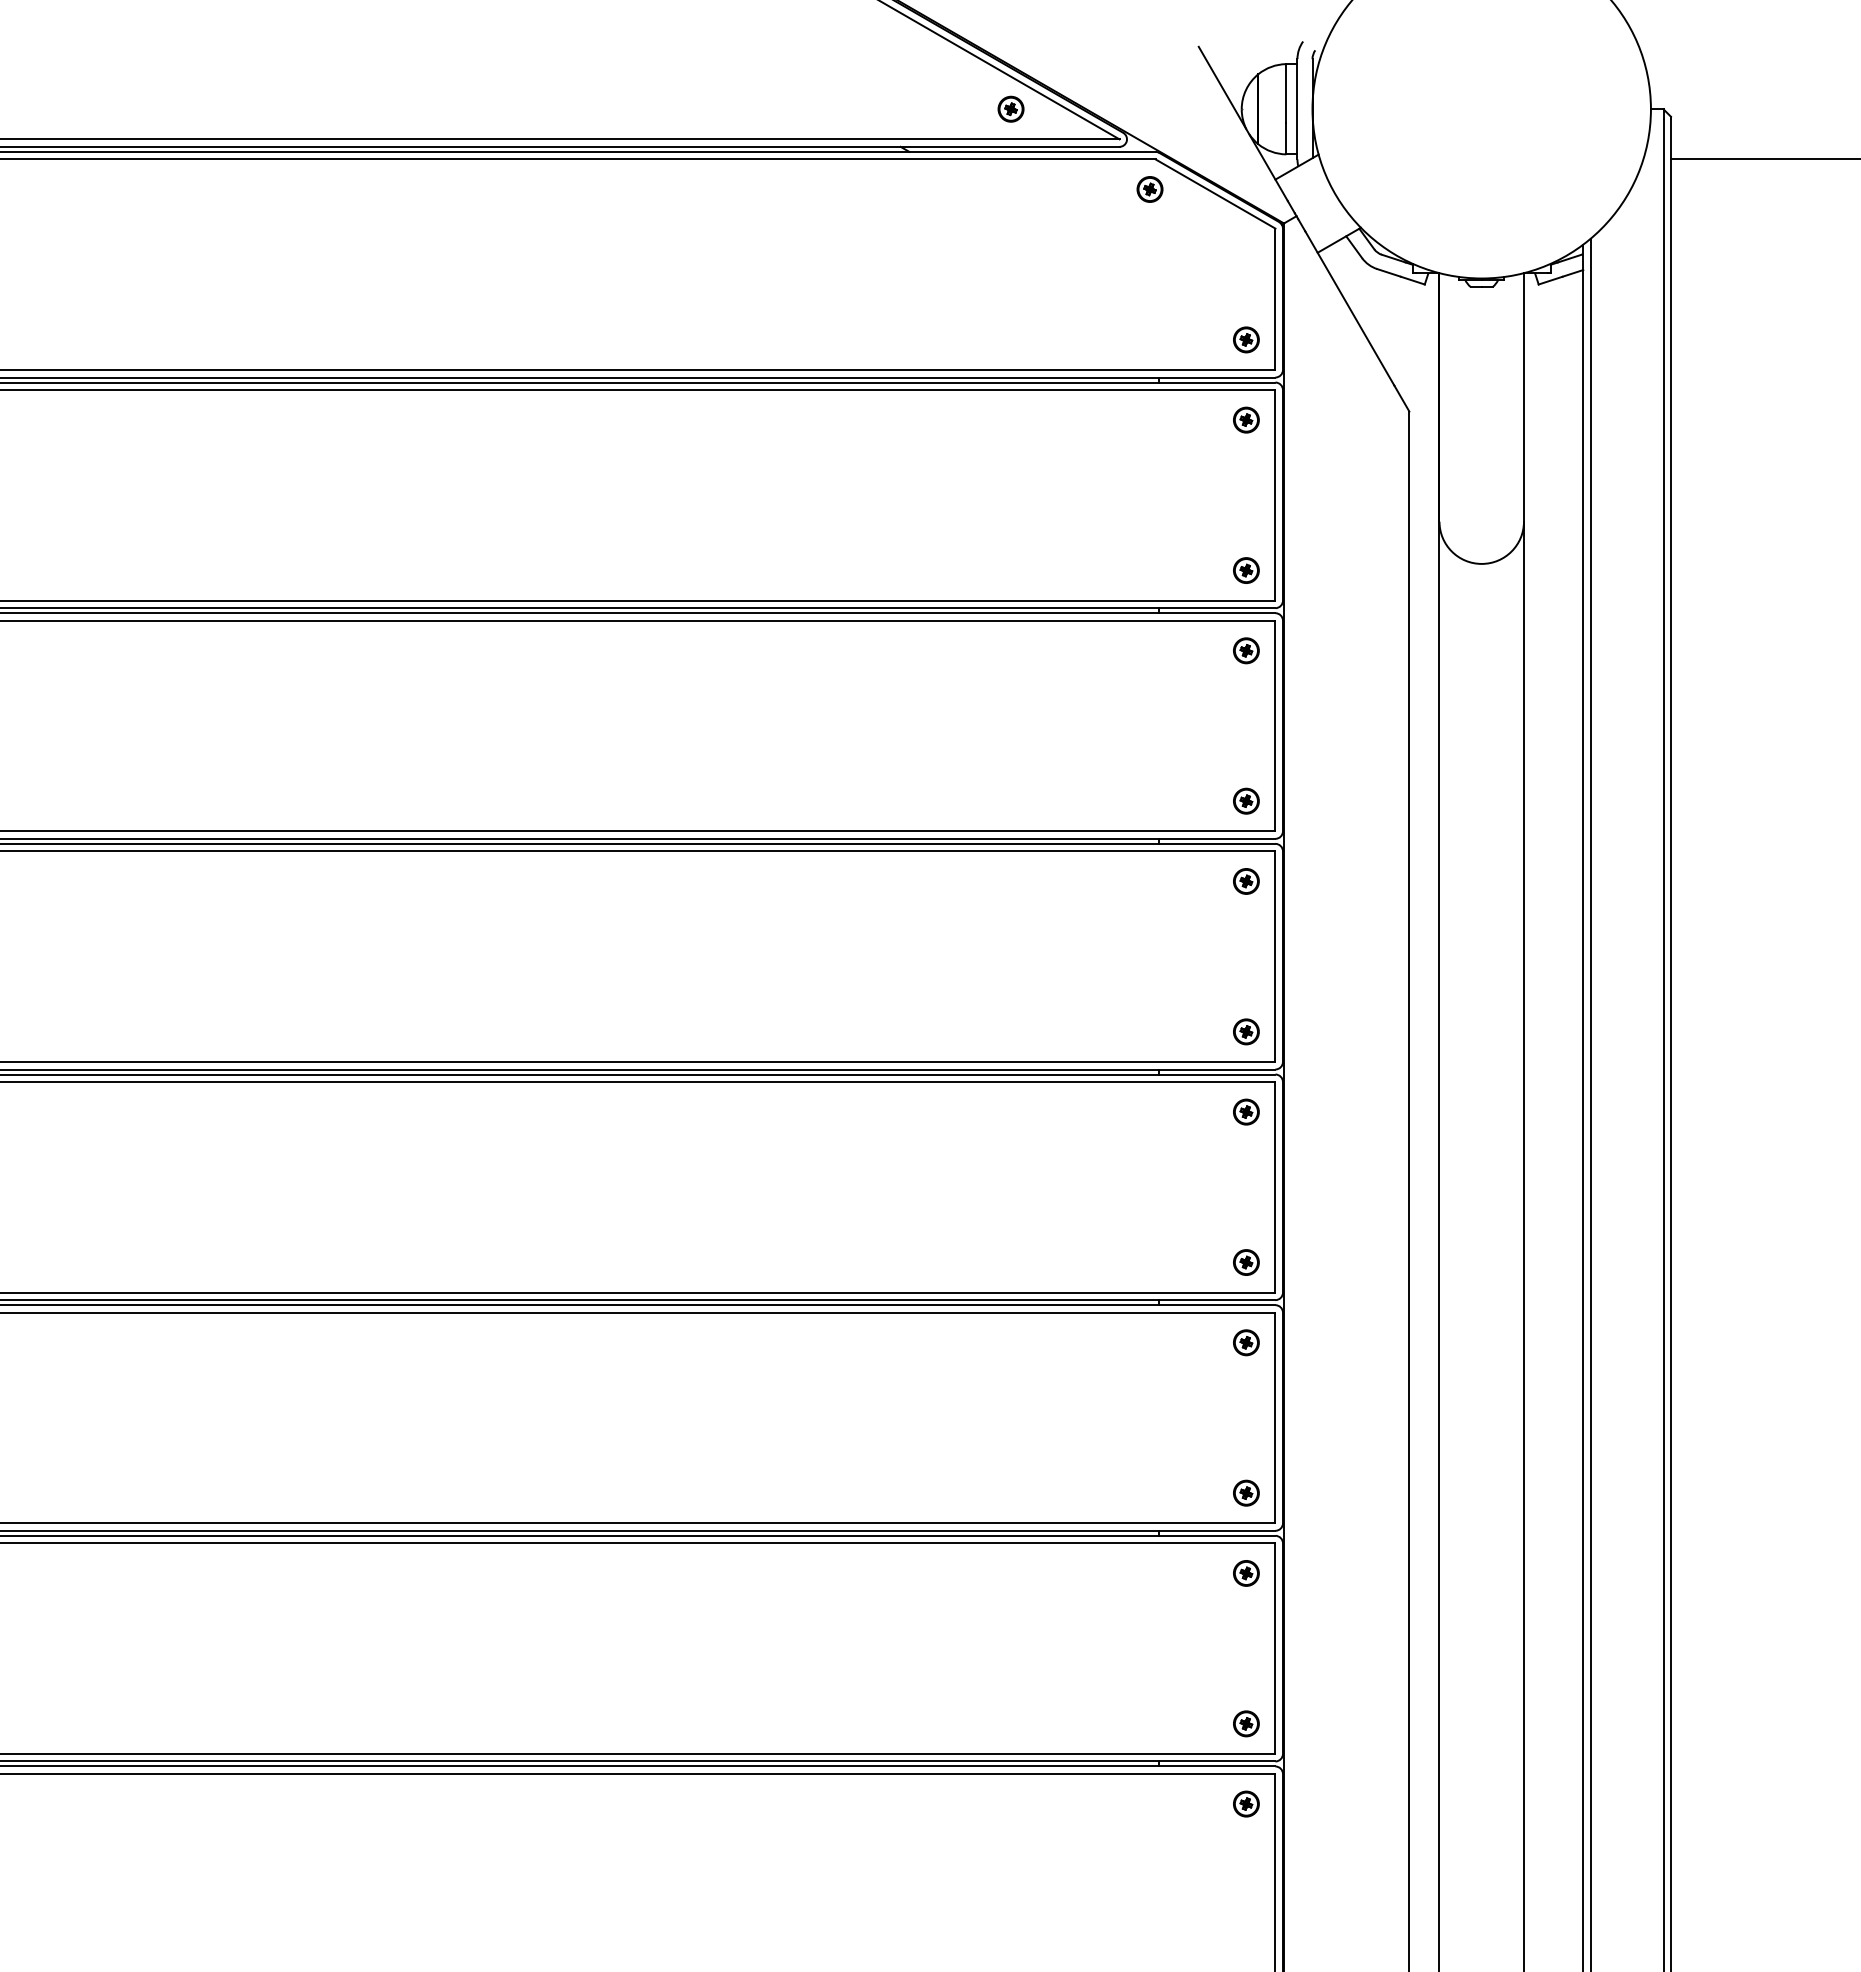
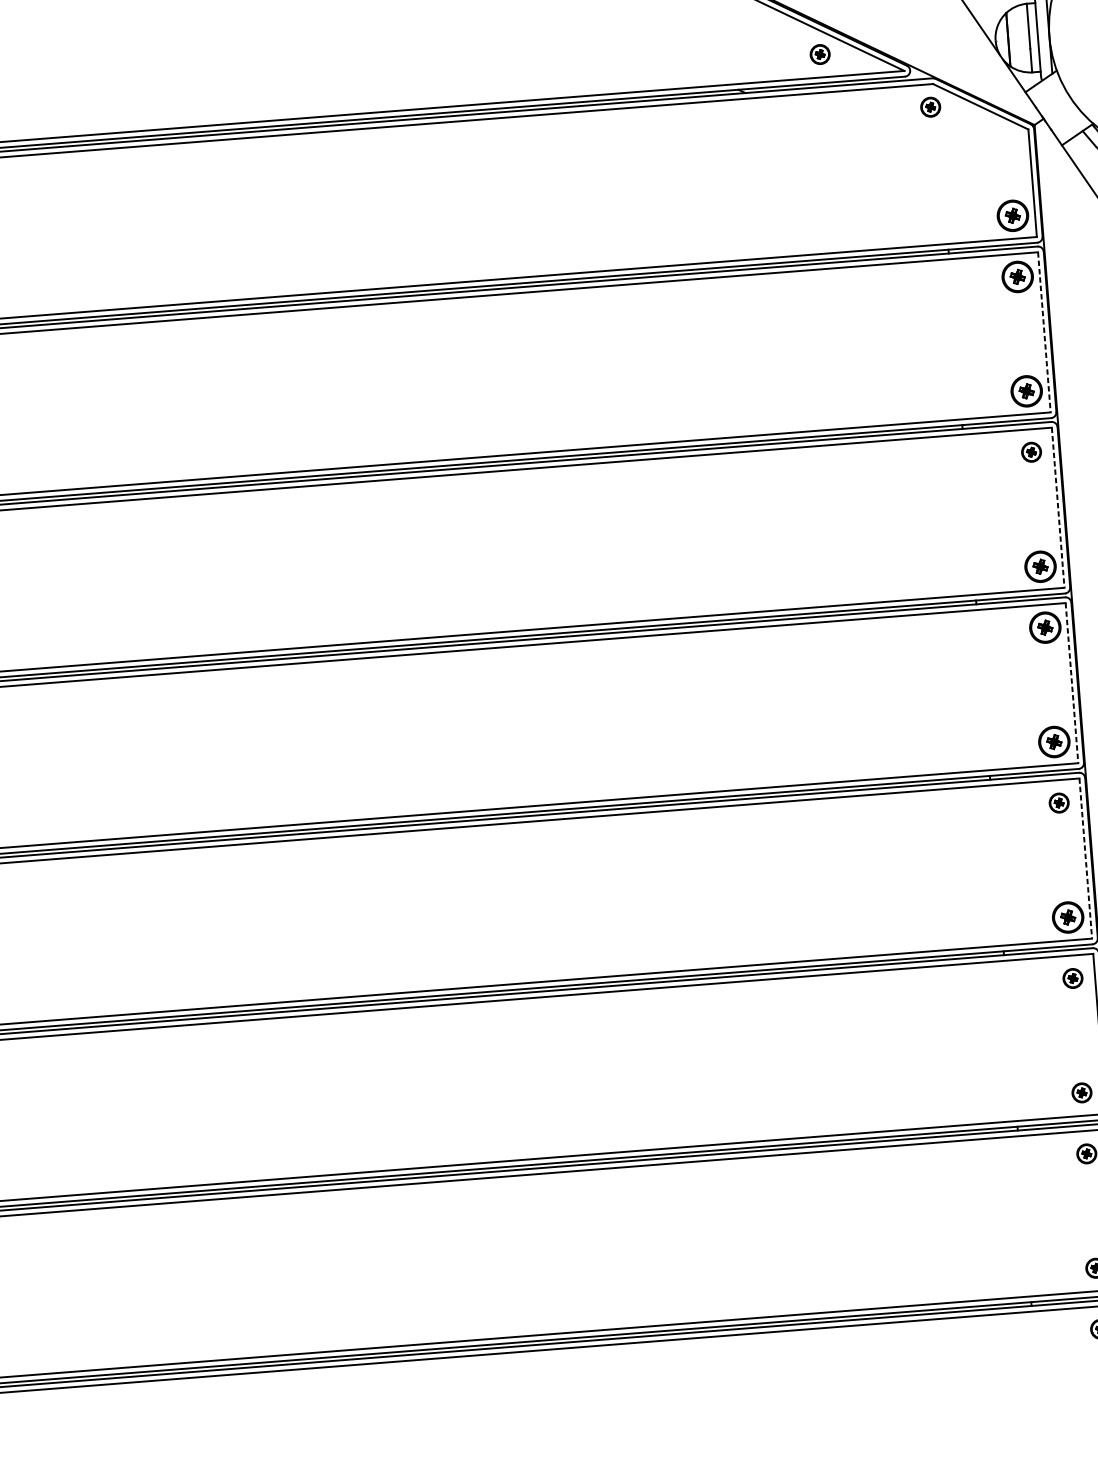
part: (1246, 339) -> (1013, 215), size x1.6
part: (1246, 419) -> (1017, 276), size x1.6
line: (1275, 495) -> (1044, 332), solid -> dashed
part: (1246, 570) -> (1026, 391), size x1.6
line: (1275, 726) -> (1058, 508), solid -> dashed
part: (1246, 800) -> (1040, 566), size x1.6
part: (1246, 881) -> (1045, 627), size x1.6
line: (1275, 957) -> (1072, 683), solid -> dashed
part: (1246, 1031) -> (1054, 741), size x1.6
line: (1275, 1187) -> (1085, 858), solid -> dashed
part: (1246, 1262) -> (1068, 917), size x1.6

